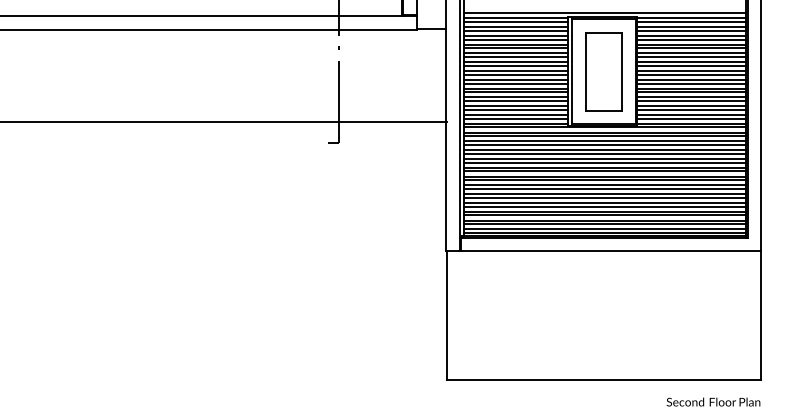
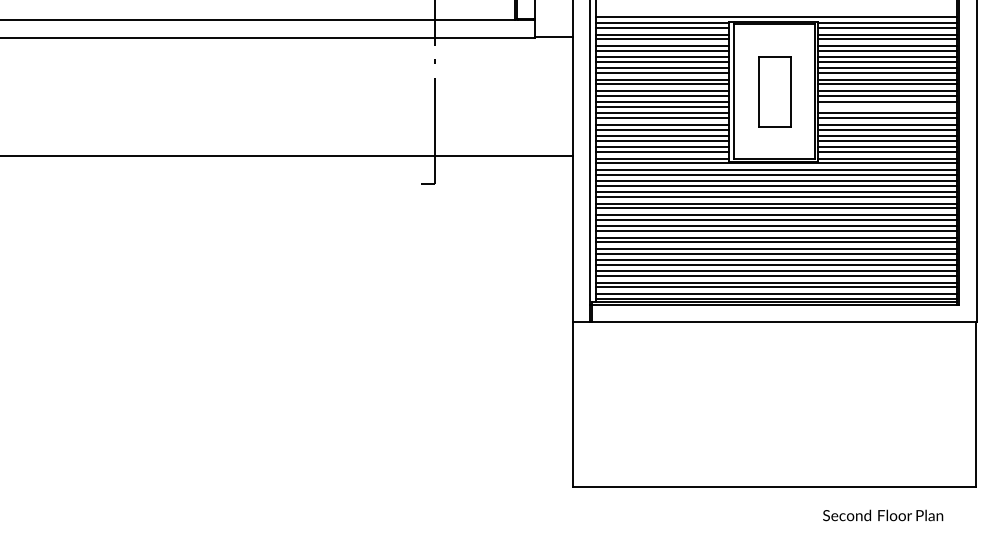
part: (603, 71) -> (774, 91), size x0.7
line: (691, 83) -> (886, 106), removed
text: (713, 401) -> (883, 514), moved

